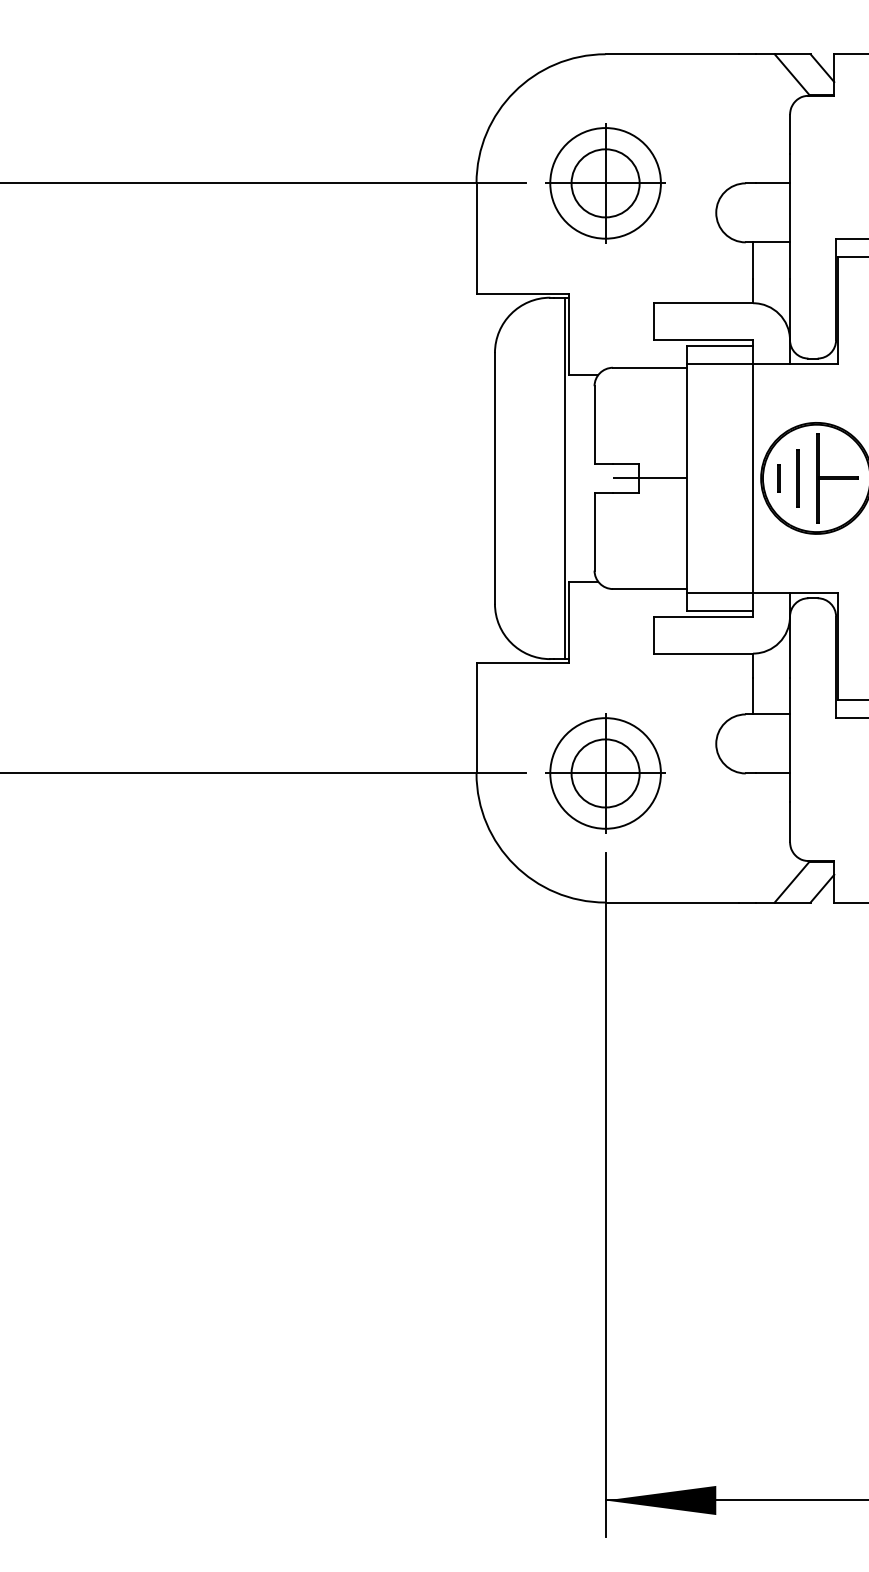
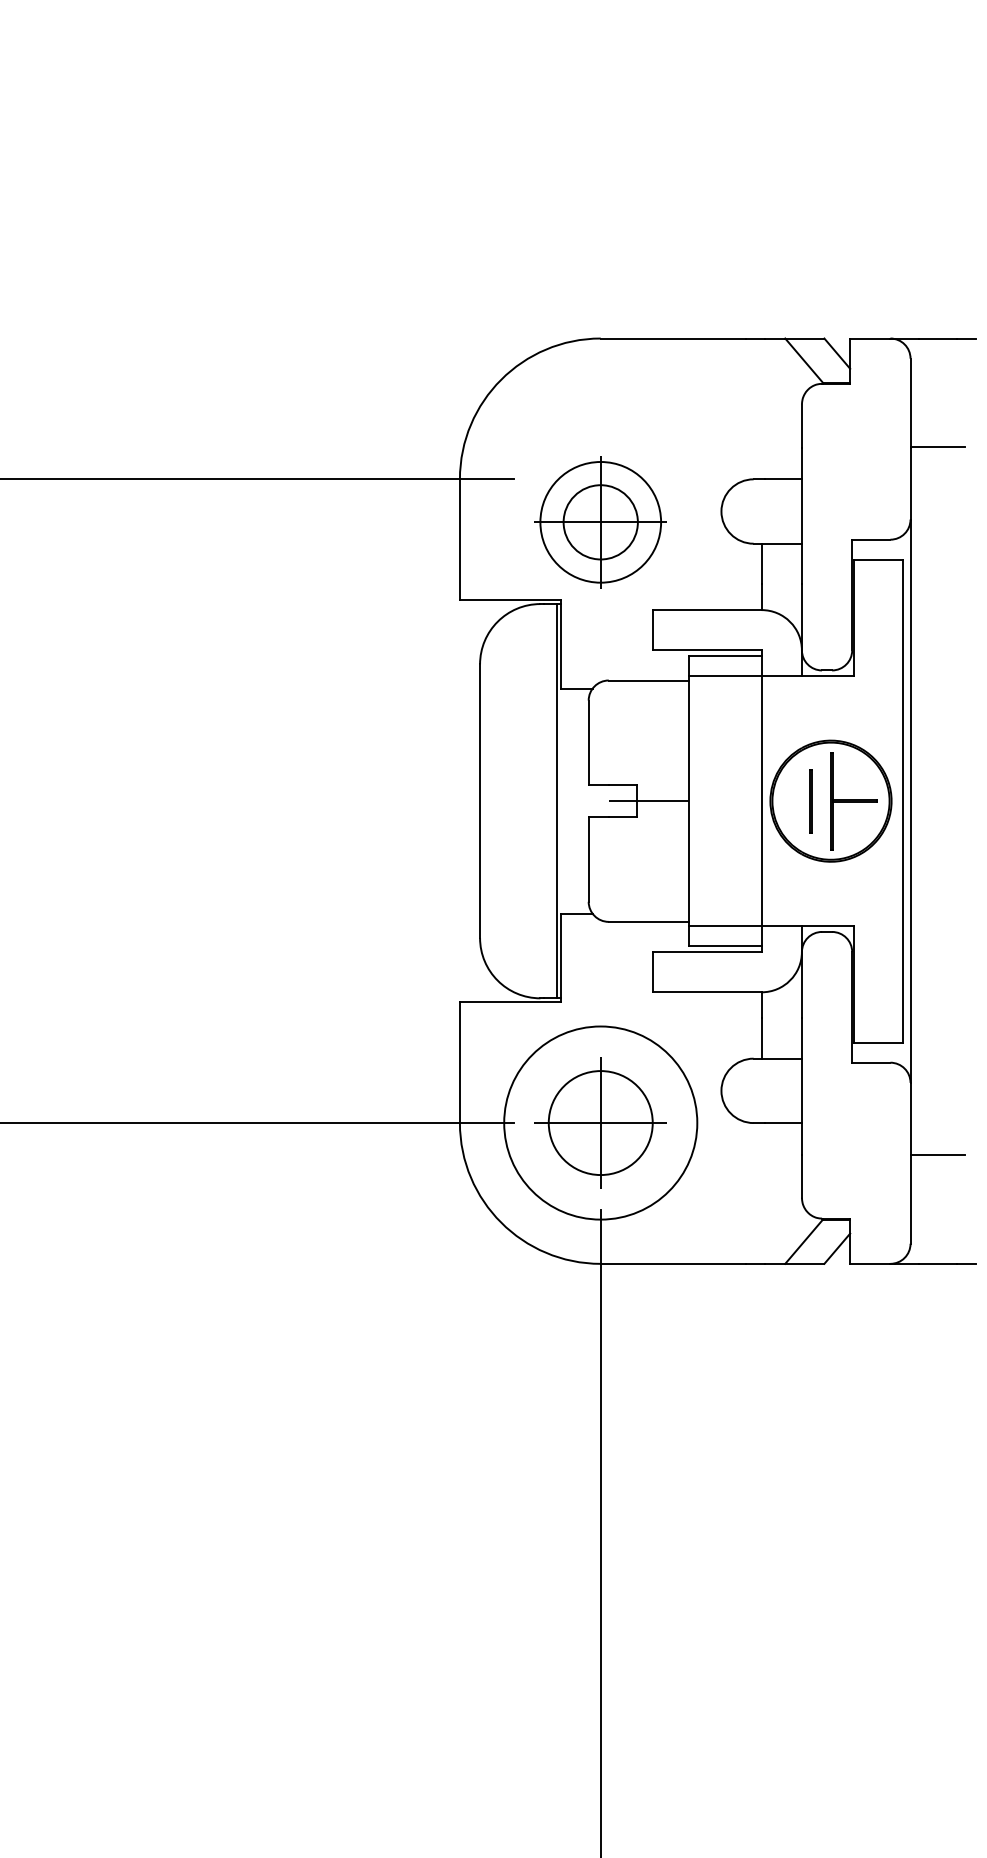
part: (605, 183) -> (600, 522), moved
line: (777, 478) -> (788, 801), removed
circle: (605, 772) -> (600, 1122), size x1.4
circle: (605, 772) -> (600, 1122), size x1.6

